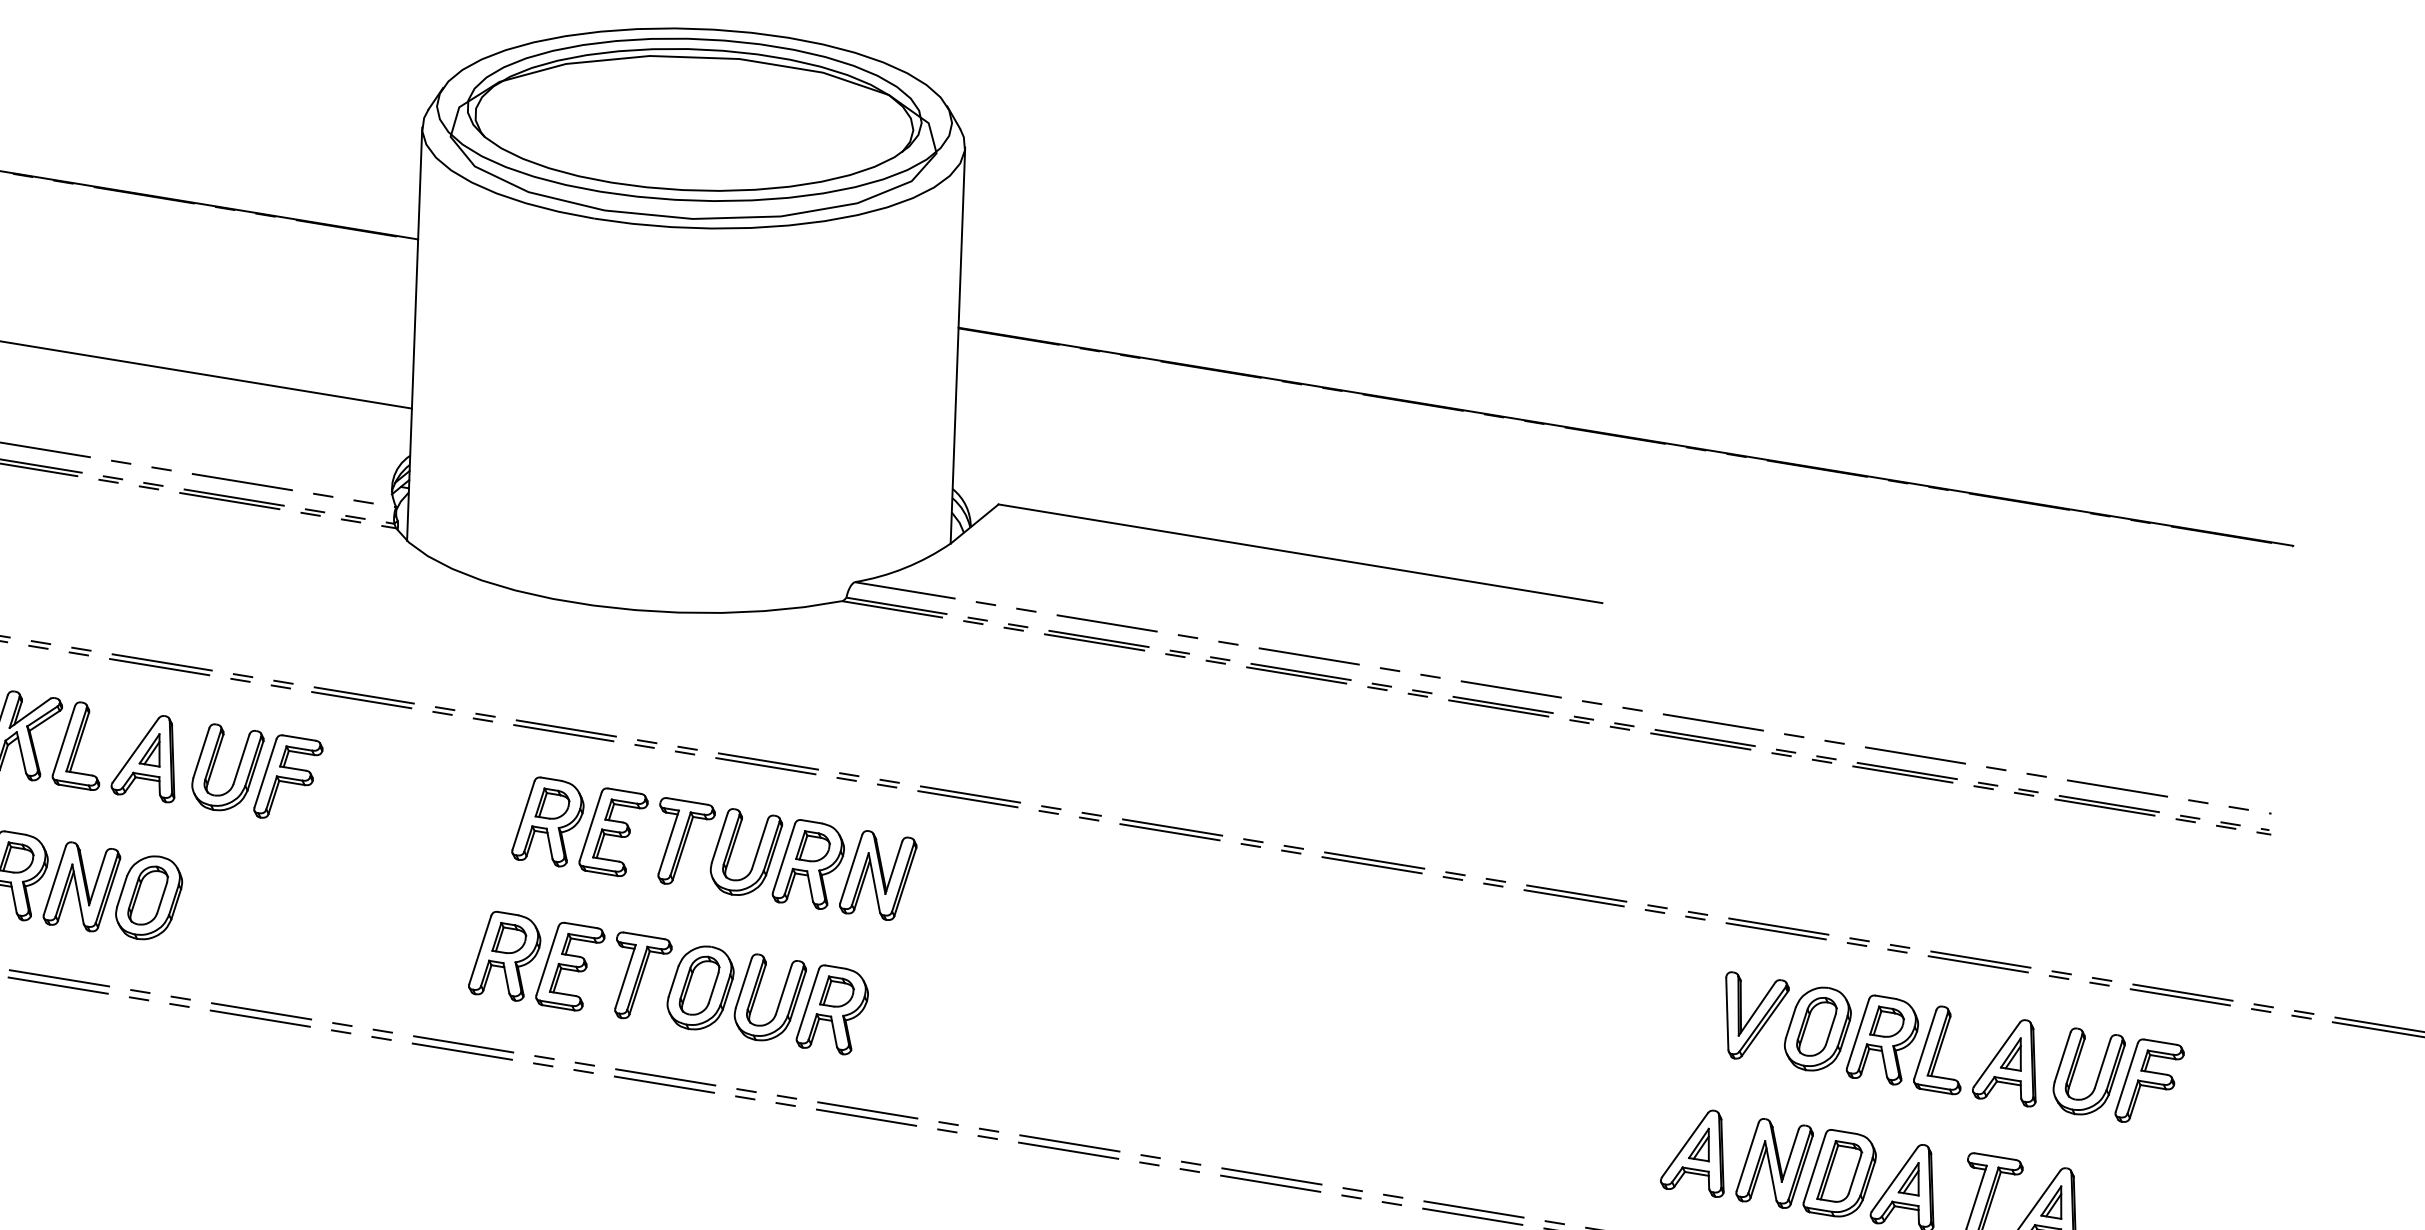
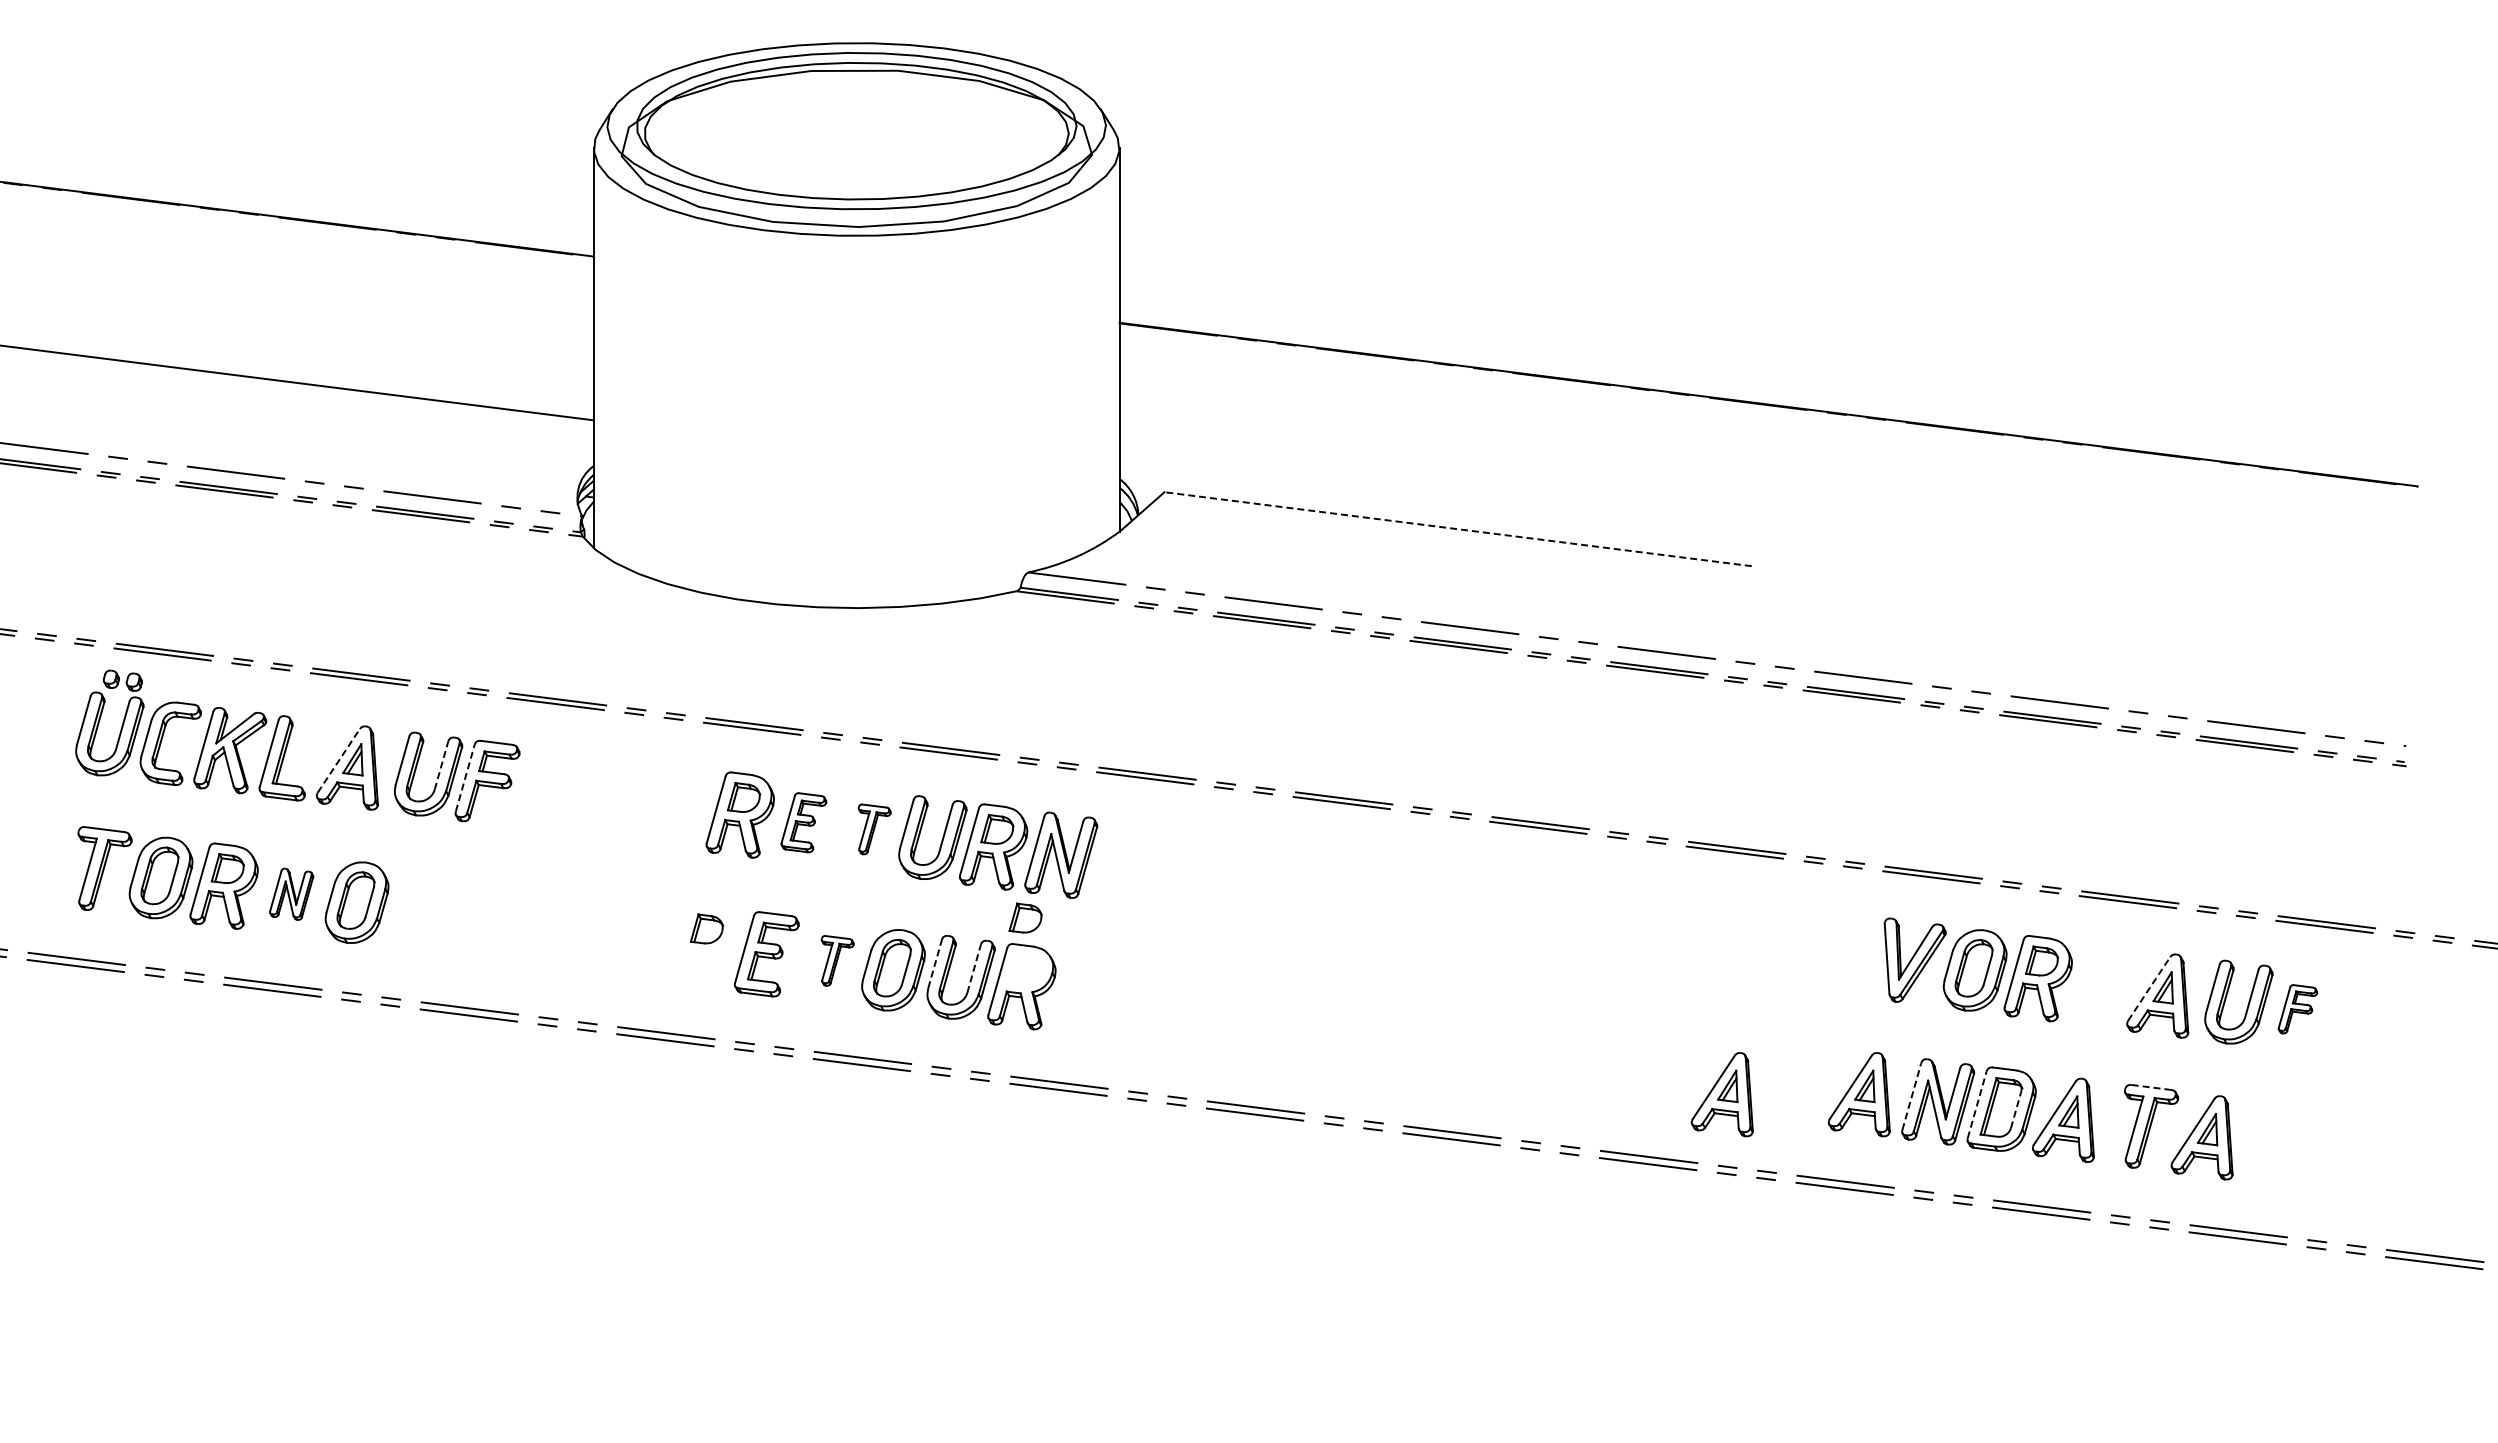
line: (1300, 554) -> (1458, 529), solid -> dashed
line: (136, 750) -> (339, 760), solid -> dashed
line: (241, 759) -> (441, 765), solid -> dashed
line: (265, 773) -> (465, 778), solid -> dashed
part: (613, 831) -> (803, 822), size x0.7
part: (686, 841) -> (874, 829), size x0.6
part: (81, 885) -> (291, 893), size x0.6
part: (504, 956) -> (702, 946), removed
part: (643, 975) -> (837, 960), size x0.6
line: (744, 983) -> (935, 964), solid -> dashed
line: (784, 989) -> (974, 968), solid -> dashed
part: (837, 991) -> (1025, 917), moved
part: (1938, 1050) -> (2092, 986), removed
line: (1997, 1054) -> (2149, 988), solid -> dashed
part: (2149, 1081) -> (2297, 1009), size x0.6
part: (1551, 1147) -> (1721, 1094), added
line: (1747, 1156) -> (1911, 1096), solid -> dashed
line: (1995, 1156) -> (2151, 1087), solid -> dashed
line: (1815, 1167) -> (1977, 1104), solid -> dashed
line: (1855, 1174) -> (2016, 1109), solid -> dashed

